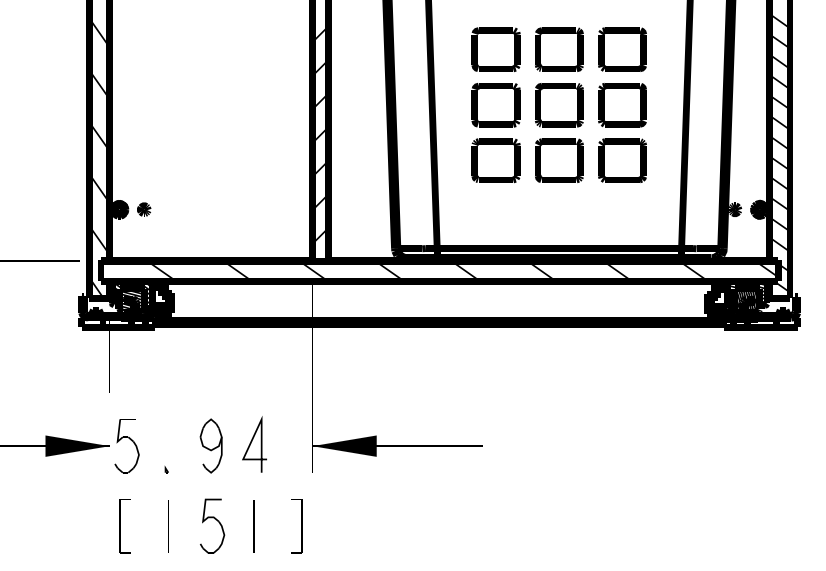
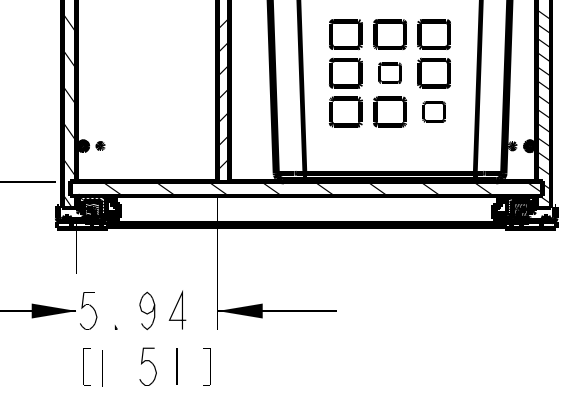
part: (558, 104) -> (389, 72), size x0.7
part: (623, 160) -> (434, 111), size x0.7
line: (168, 525) -> (102, 368), moved

